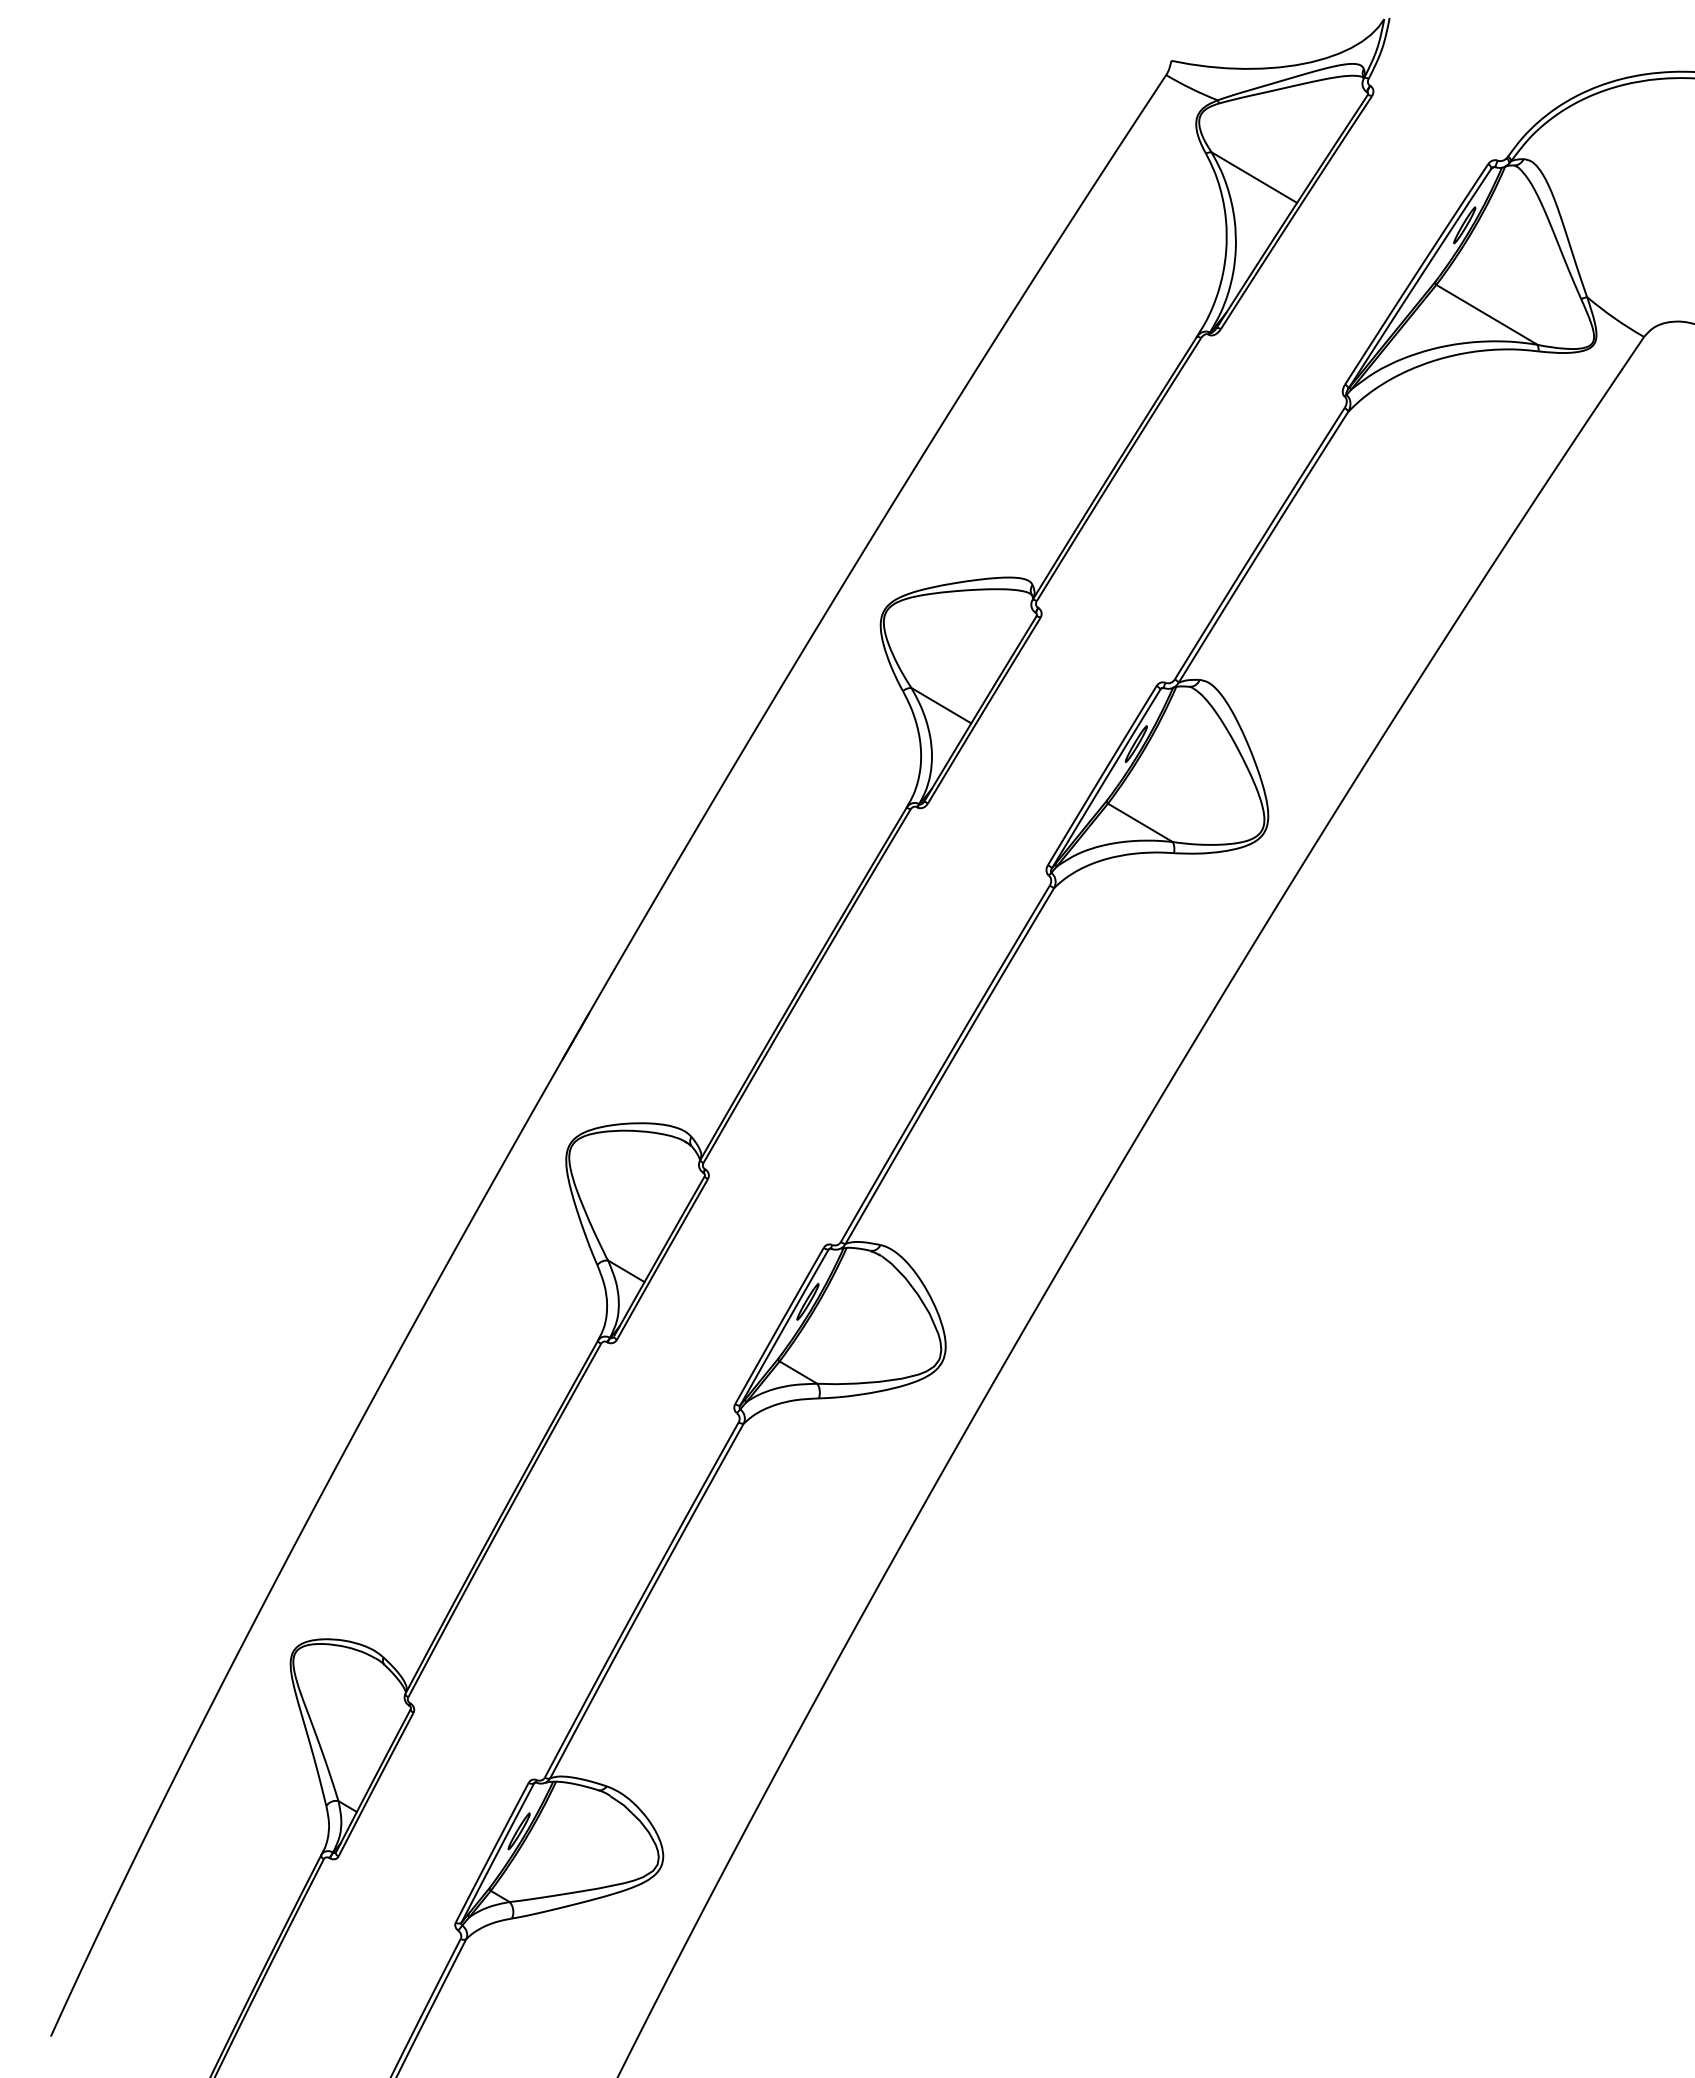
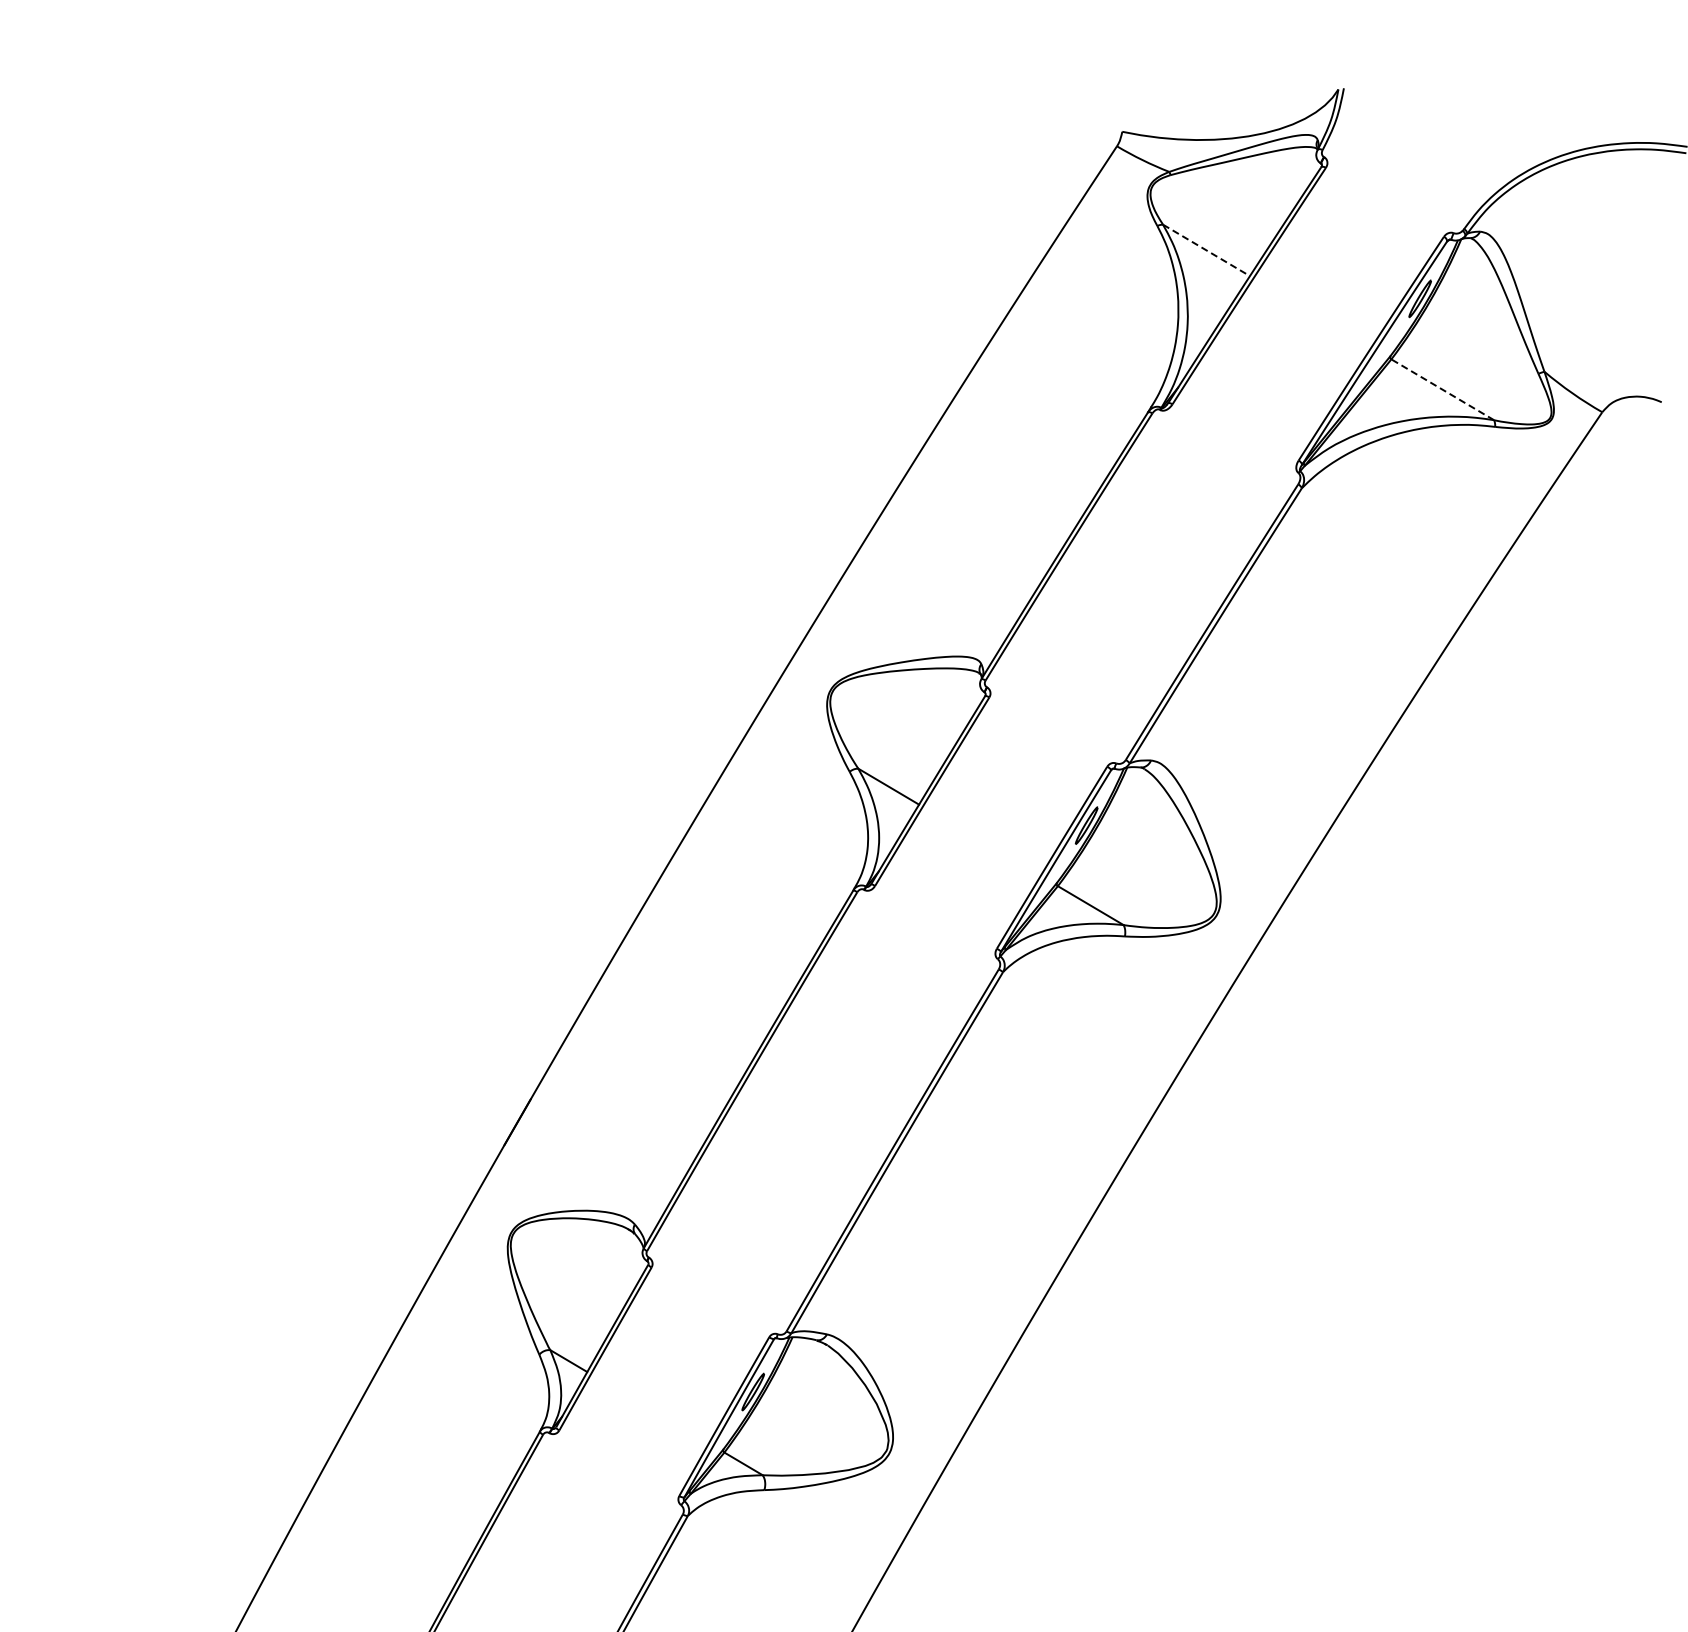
line: (1254, 177) -> (1206, 250), solid -> dashed
line: (1486, 314) -> (1442, 389), solid -> dashed

